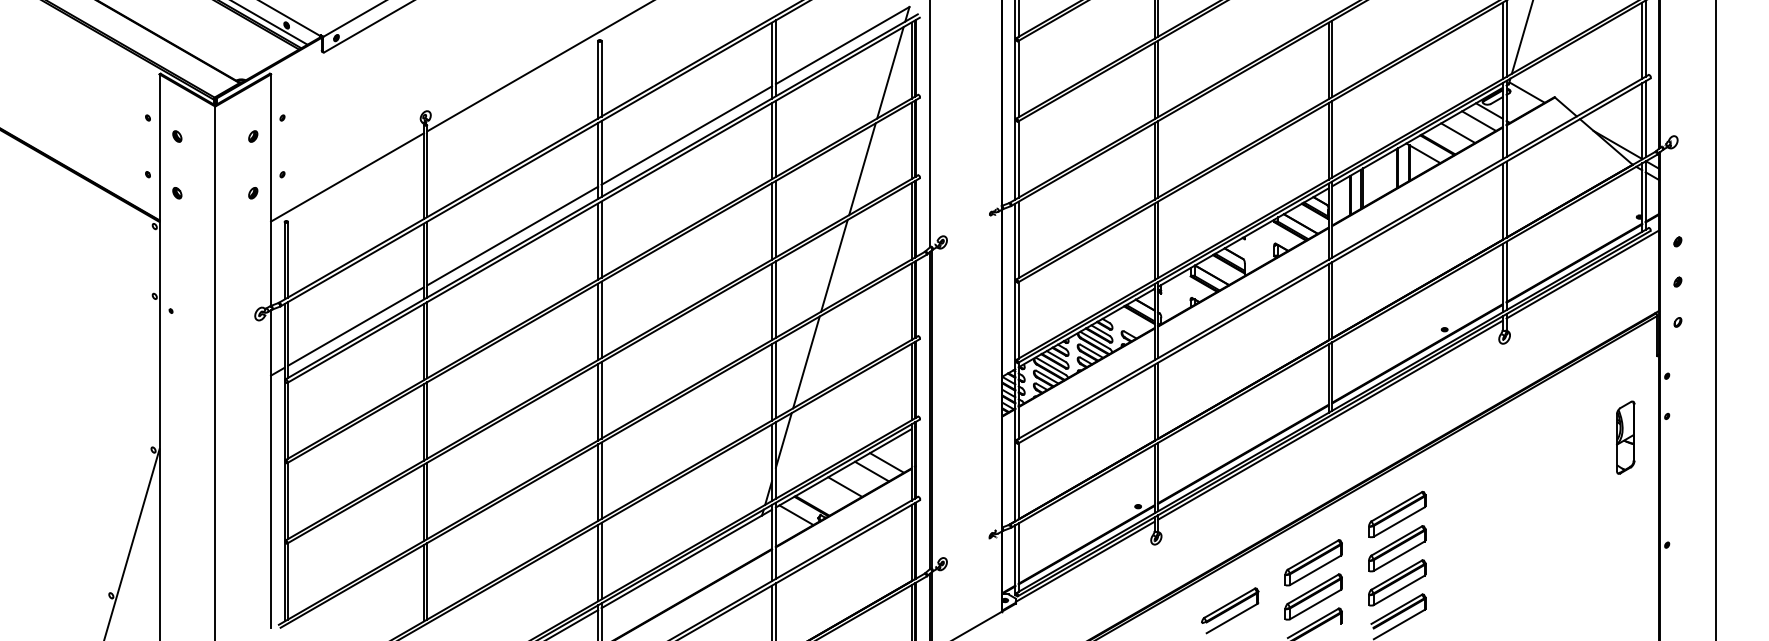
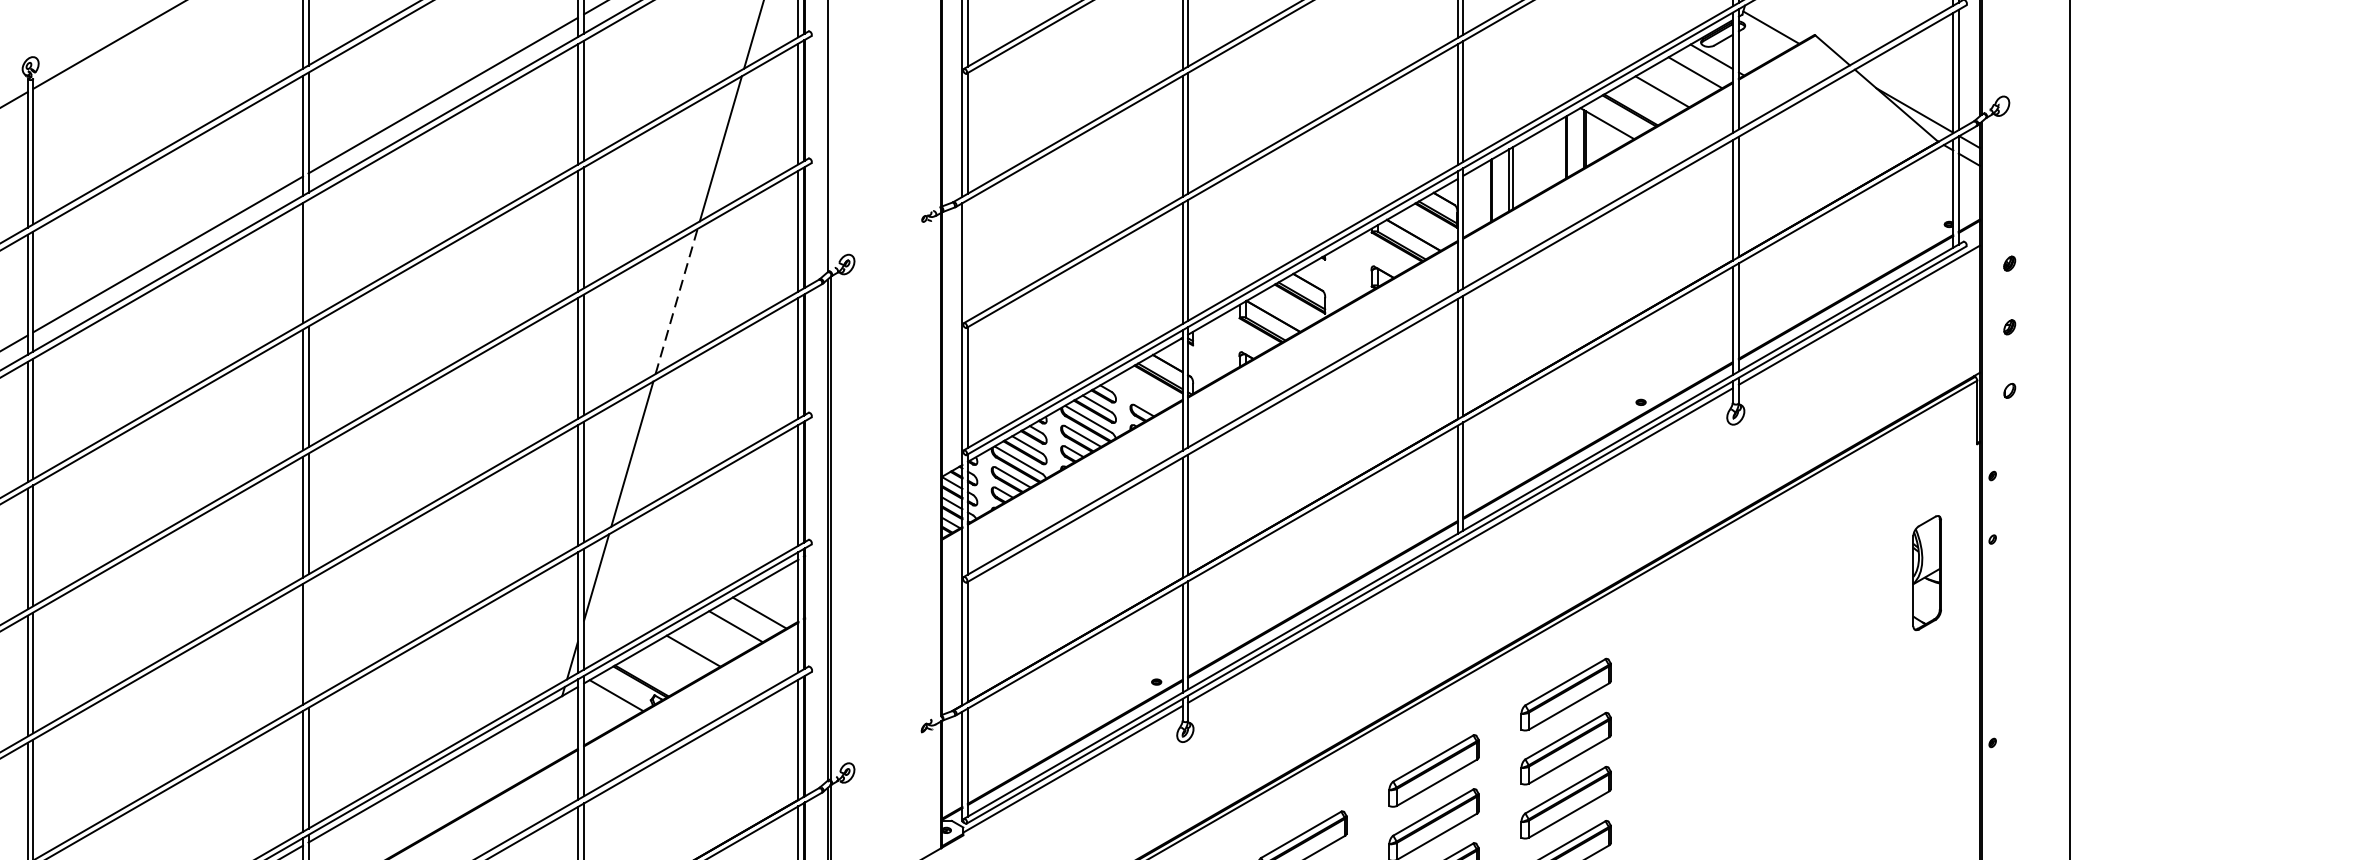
line: (601, 239) -> (308, 259), removed
line: (1018, 239) -> (967, 259), removed
line: (834, 265) -> (676, 300), solid -> dashed
line: (601, 480) -> (308, 640), removed

